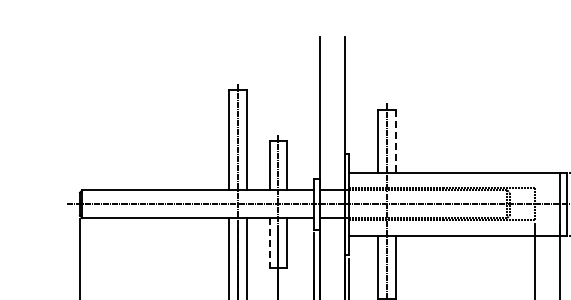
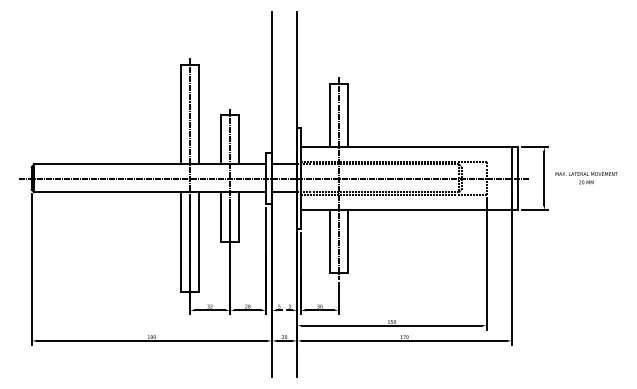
line: (395, 141) -> (347, 115), dashed -> solid
line: (269, 243) -> (221, 217), dashed -> solid

